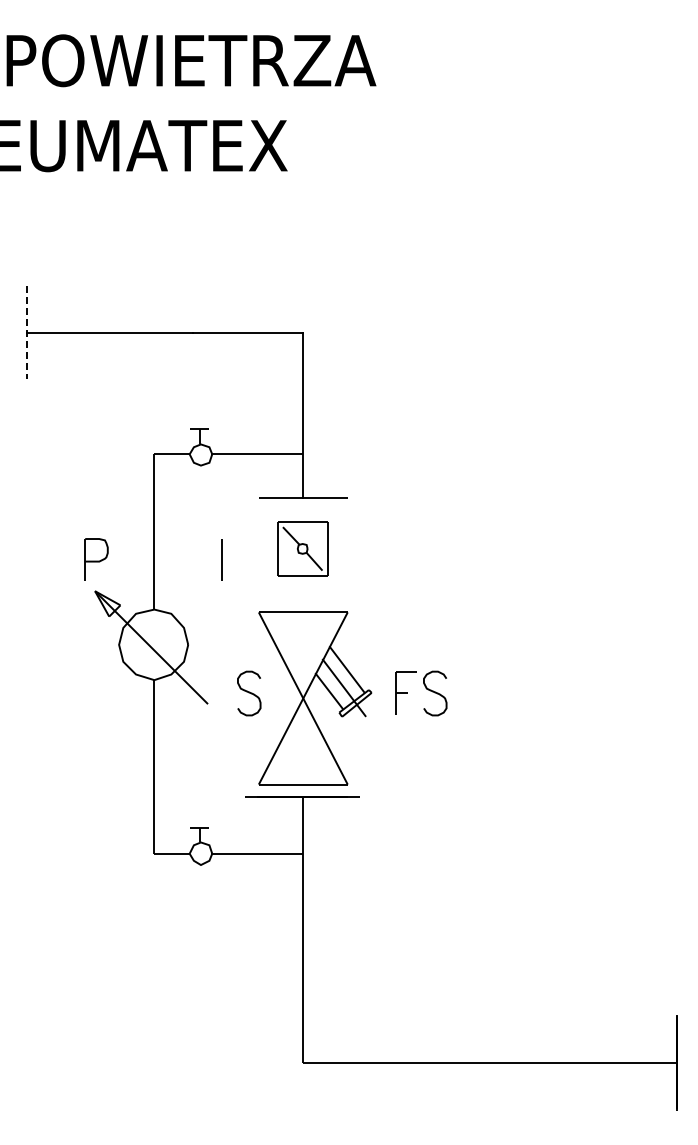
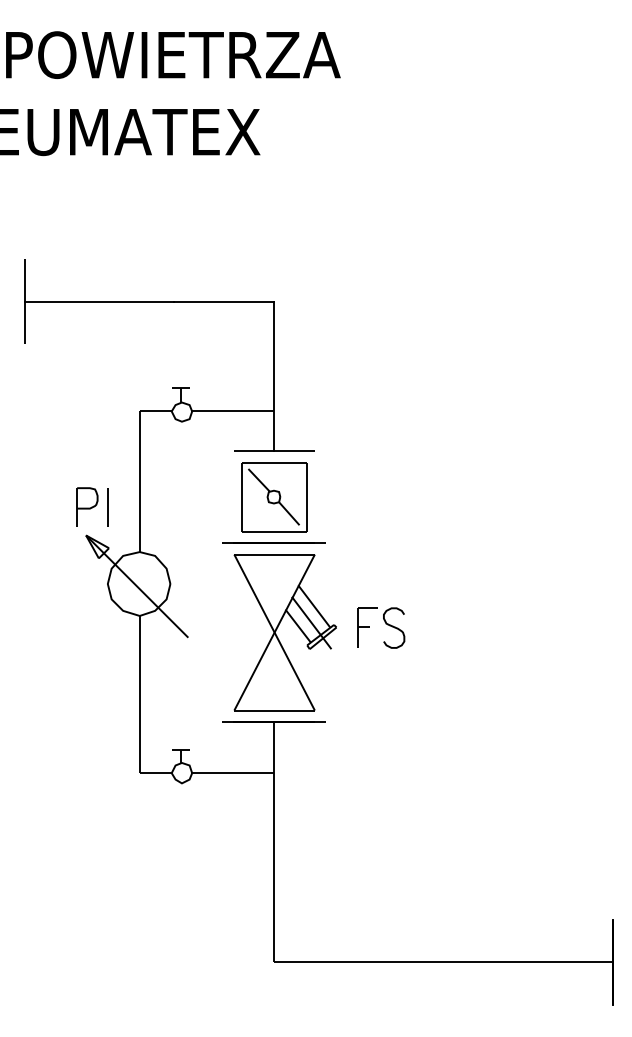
line: (27, 332) -> (24, 301), dashed -> solid
part: (302, 548) -> (273, 496), size x1.43
line: (221, 559) -> (107, 506), moved
line: (302, 599) -> (273, 542), added
curve: (249, 693) -> (225, 628), removed

